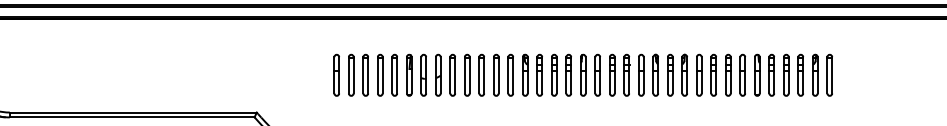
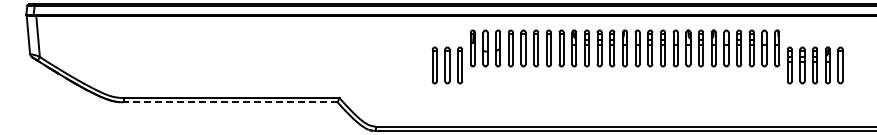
part: (343, 75) -> (415, 65), removed
part: (582, 75) -> (624, 48), moved
line: (132, 117) -> (230, 102), solid -> dashed

